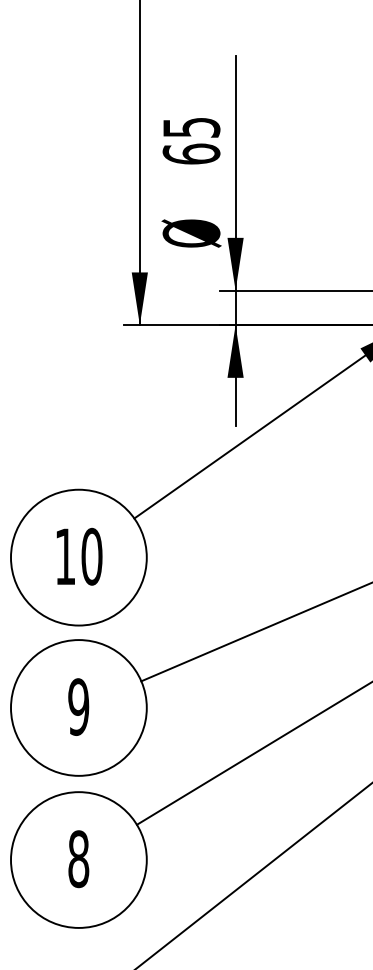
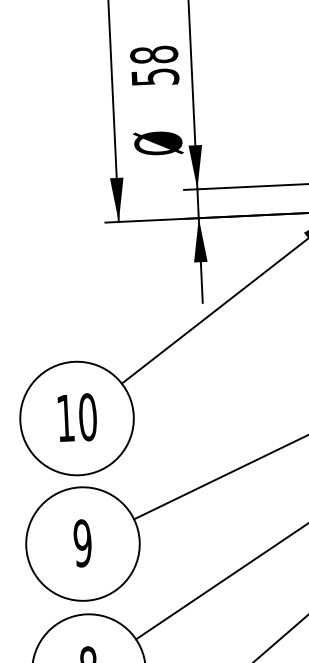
text: (191, 140) -> (154, 65), 65 -> 58

